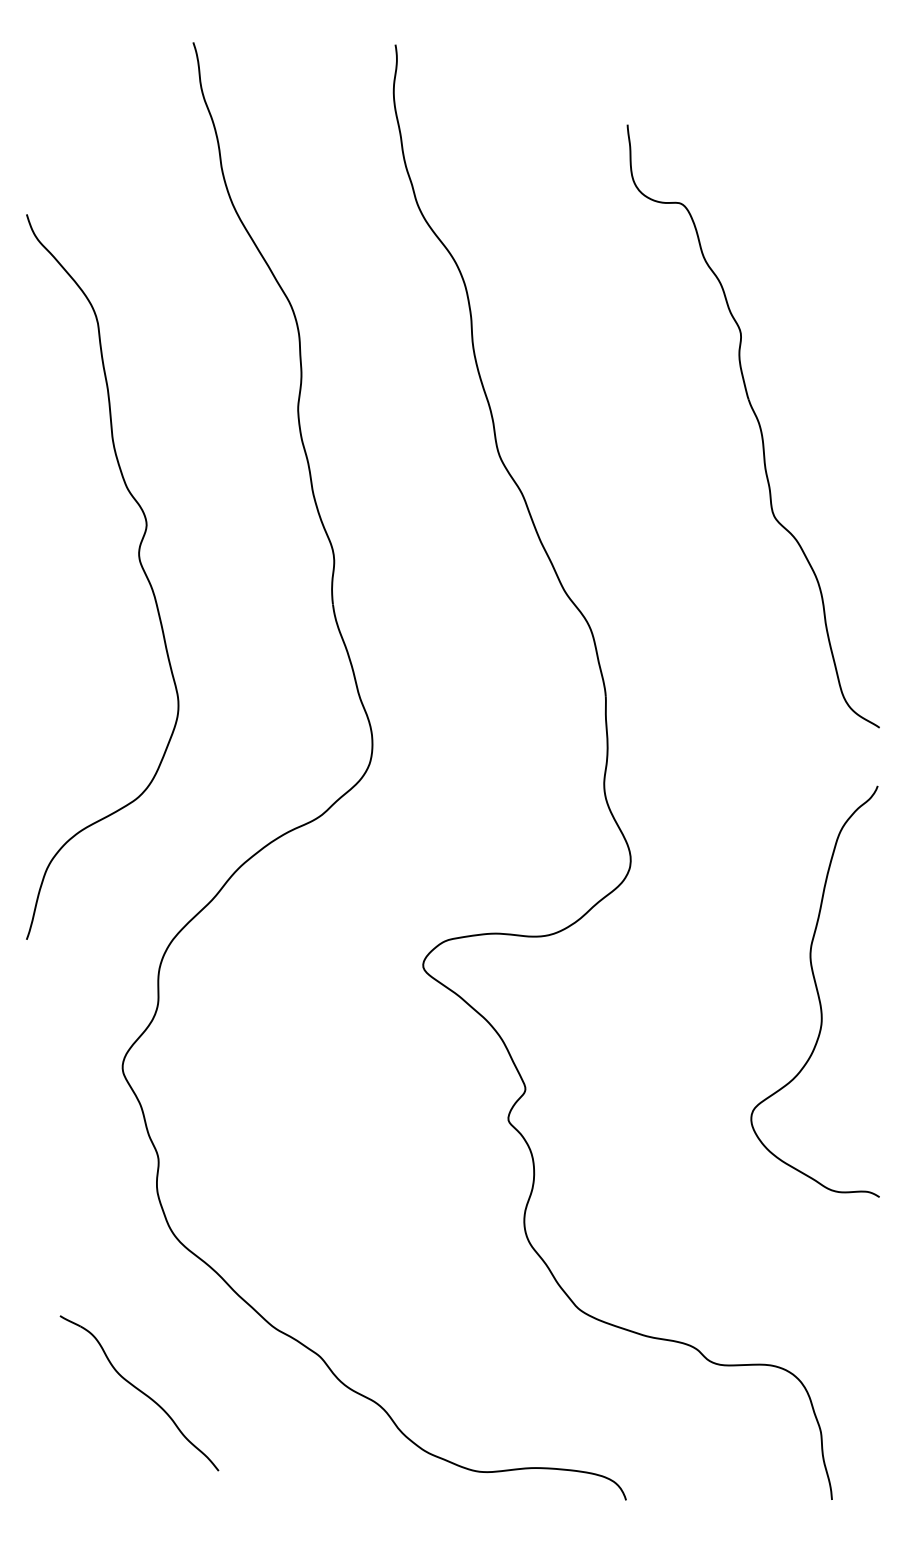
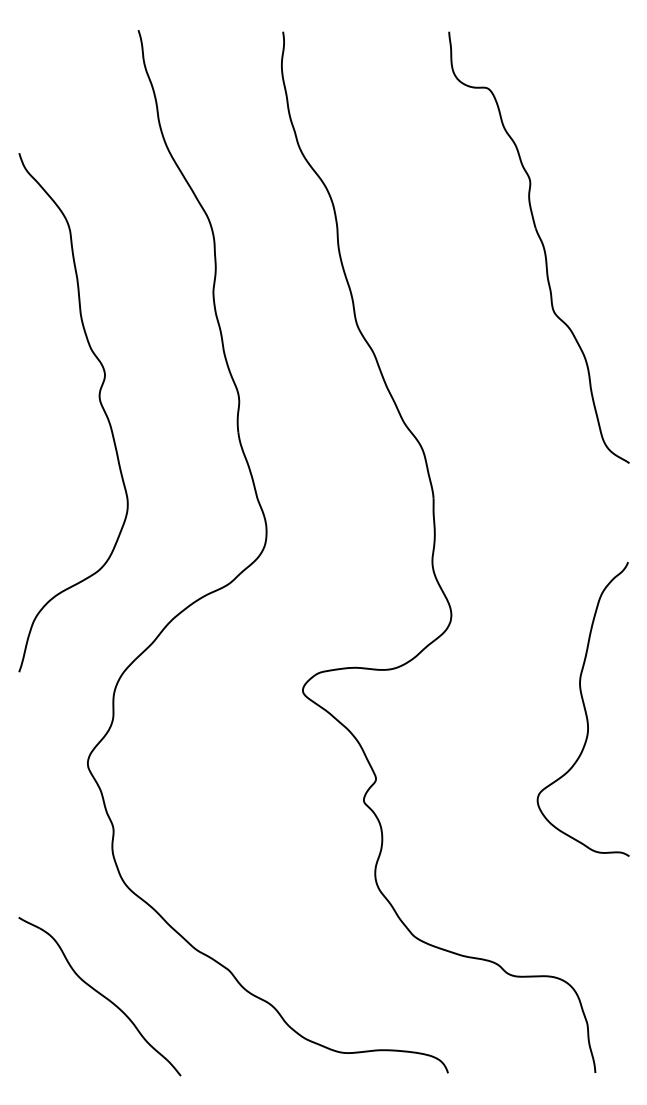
part: (758, 425) -> (542, 246), moved
part: (139, 1393) -> (99, 996), size x1.43

